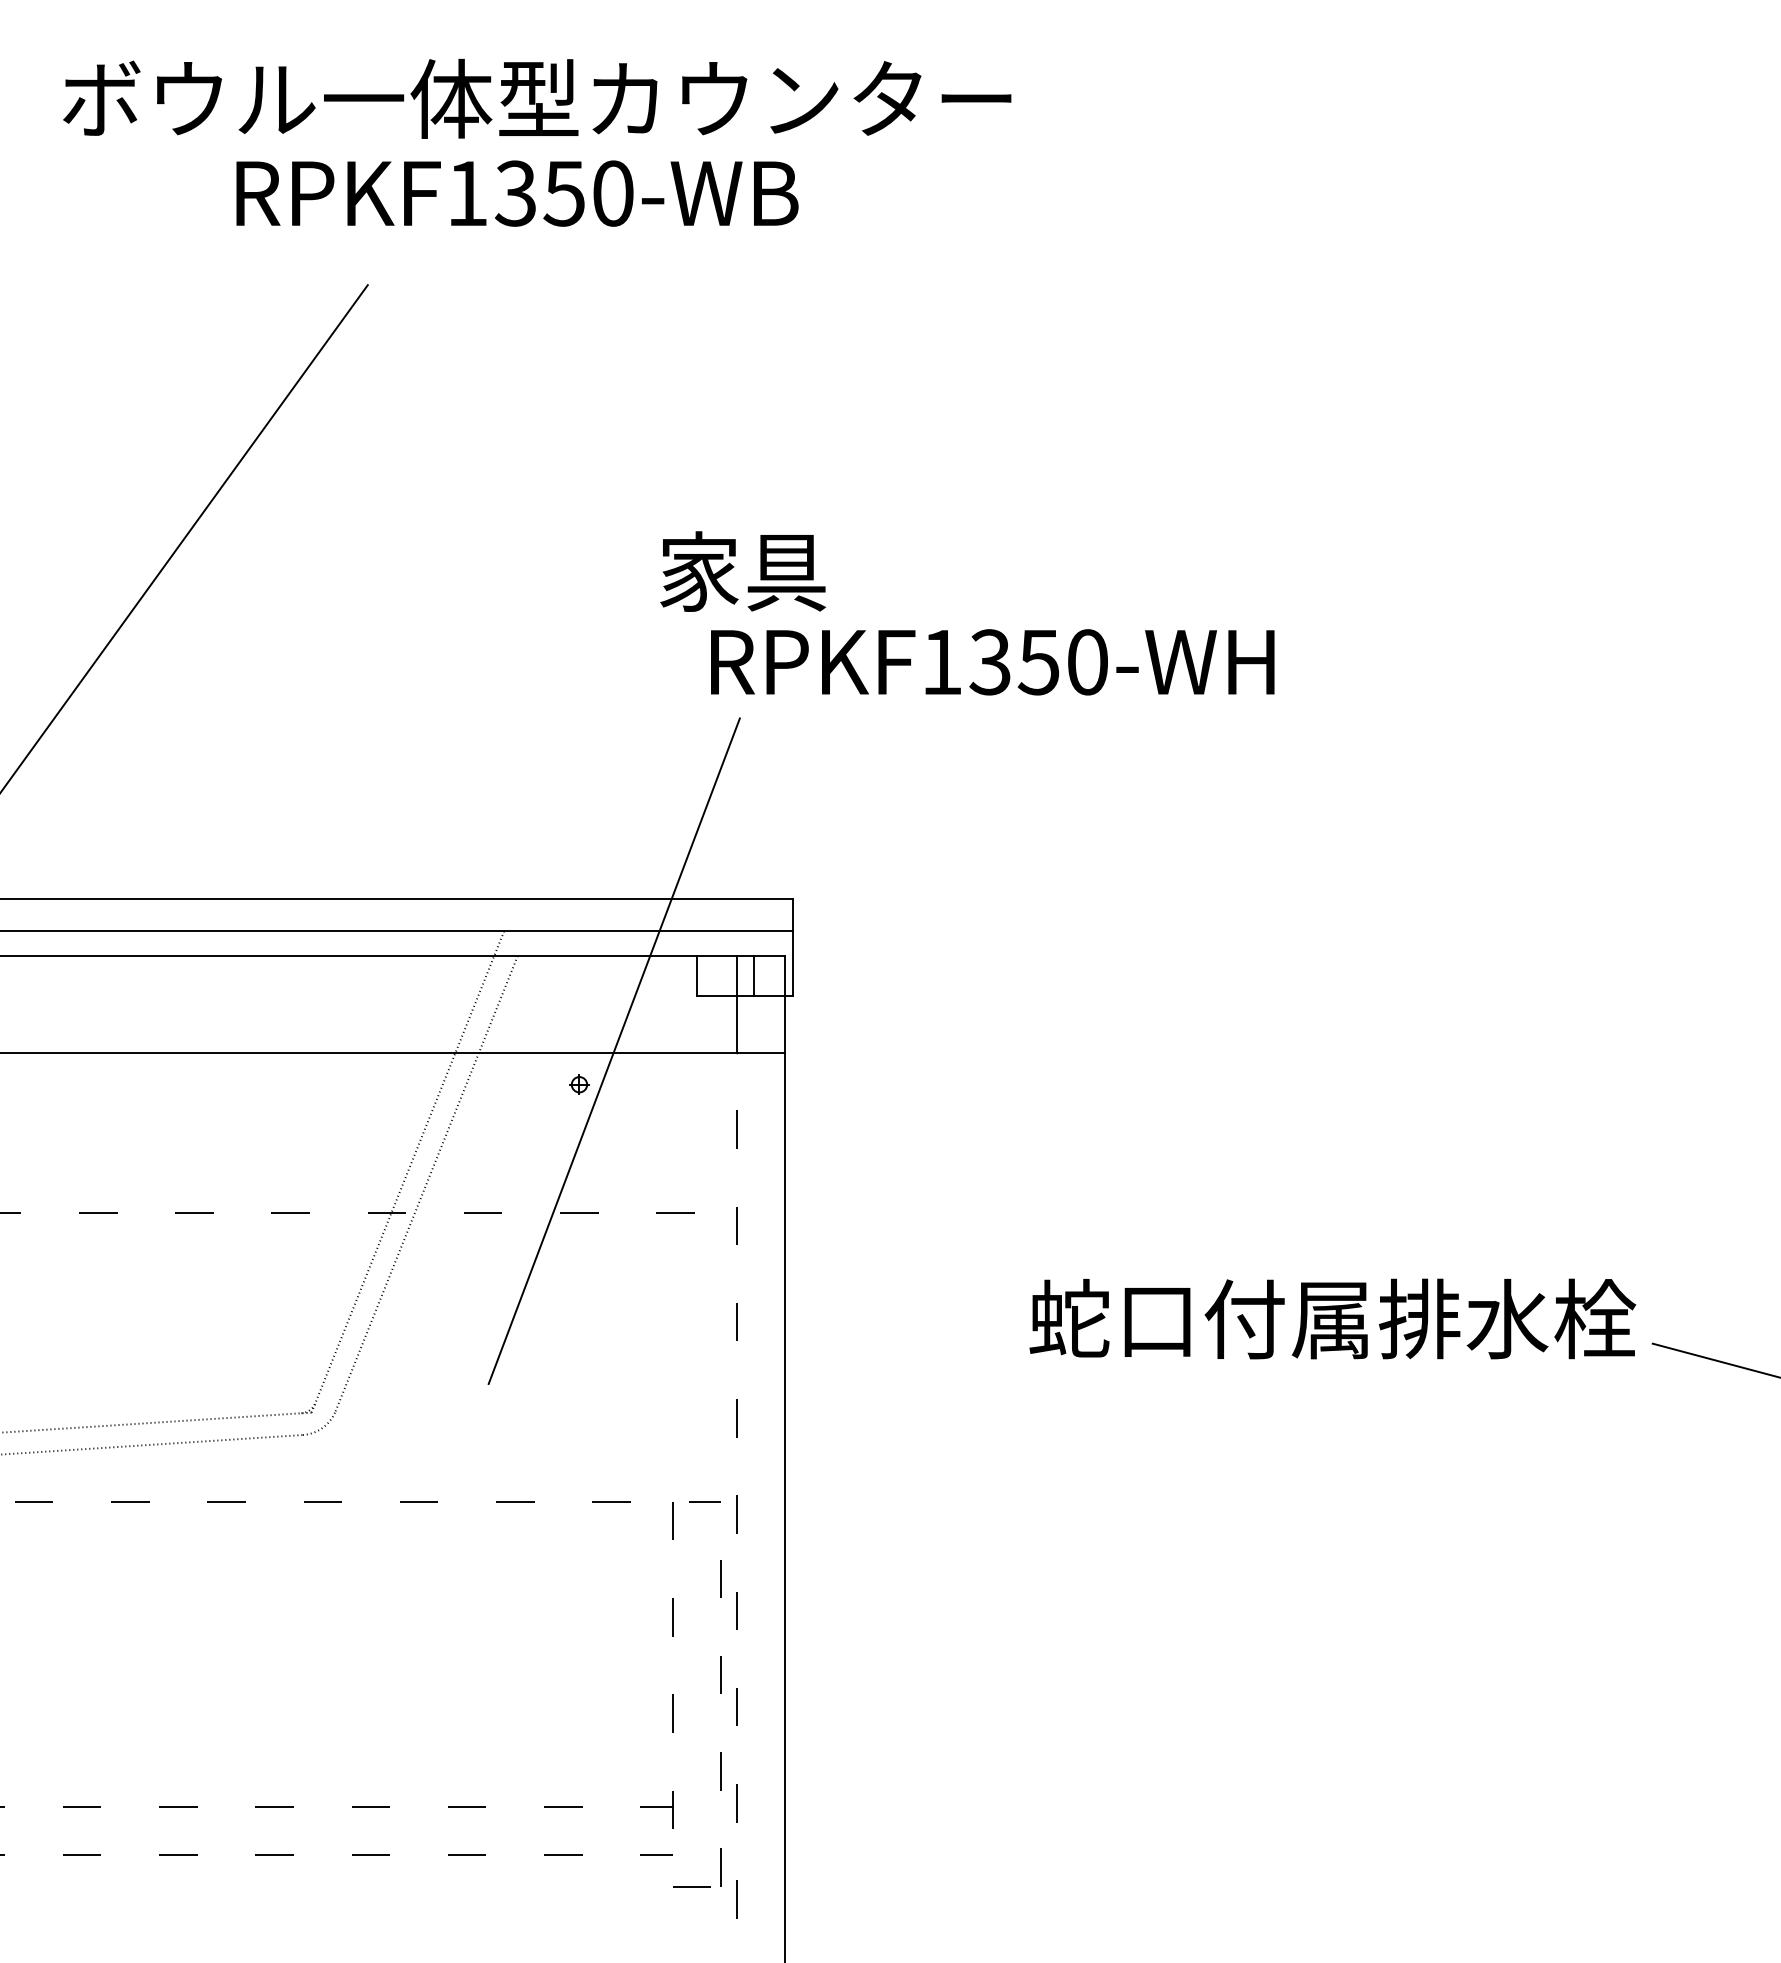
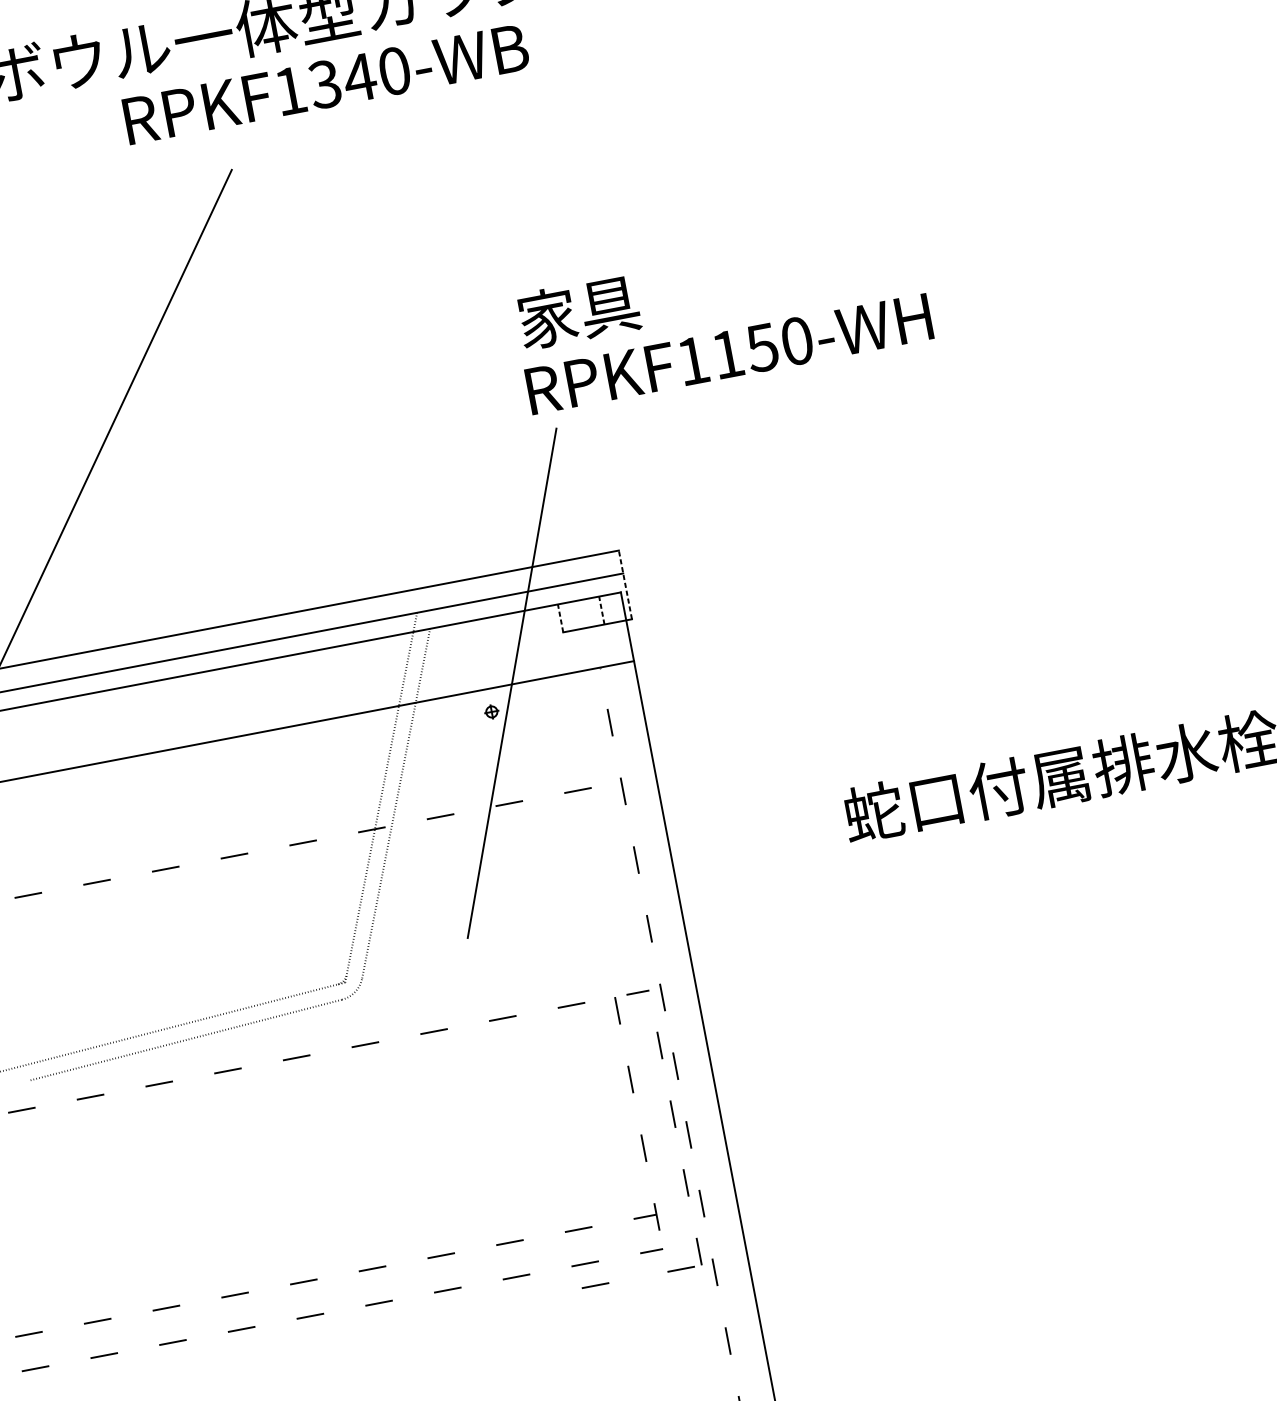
text: (564, 193) -> (359, 77), RPKF1350-WB -> RPKF1340-WB
text: (743, 571) -> (579, 311), moved
text: (989, 662) -> (727, 354), RPKF1350-WH -> RPKF1150-WH
line: (792, 946) -> (625, 584), solid -> dashed
line: (696, 976) -> (560, 618), solid -> dashed
line: (754, 976) -> (602, 610), solid -> dashed
line: (736, 1004) -> (593, 633), removed
line: (571, 1886) -> (595, 1285), added

